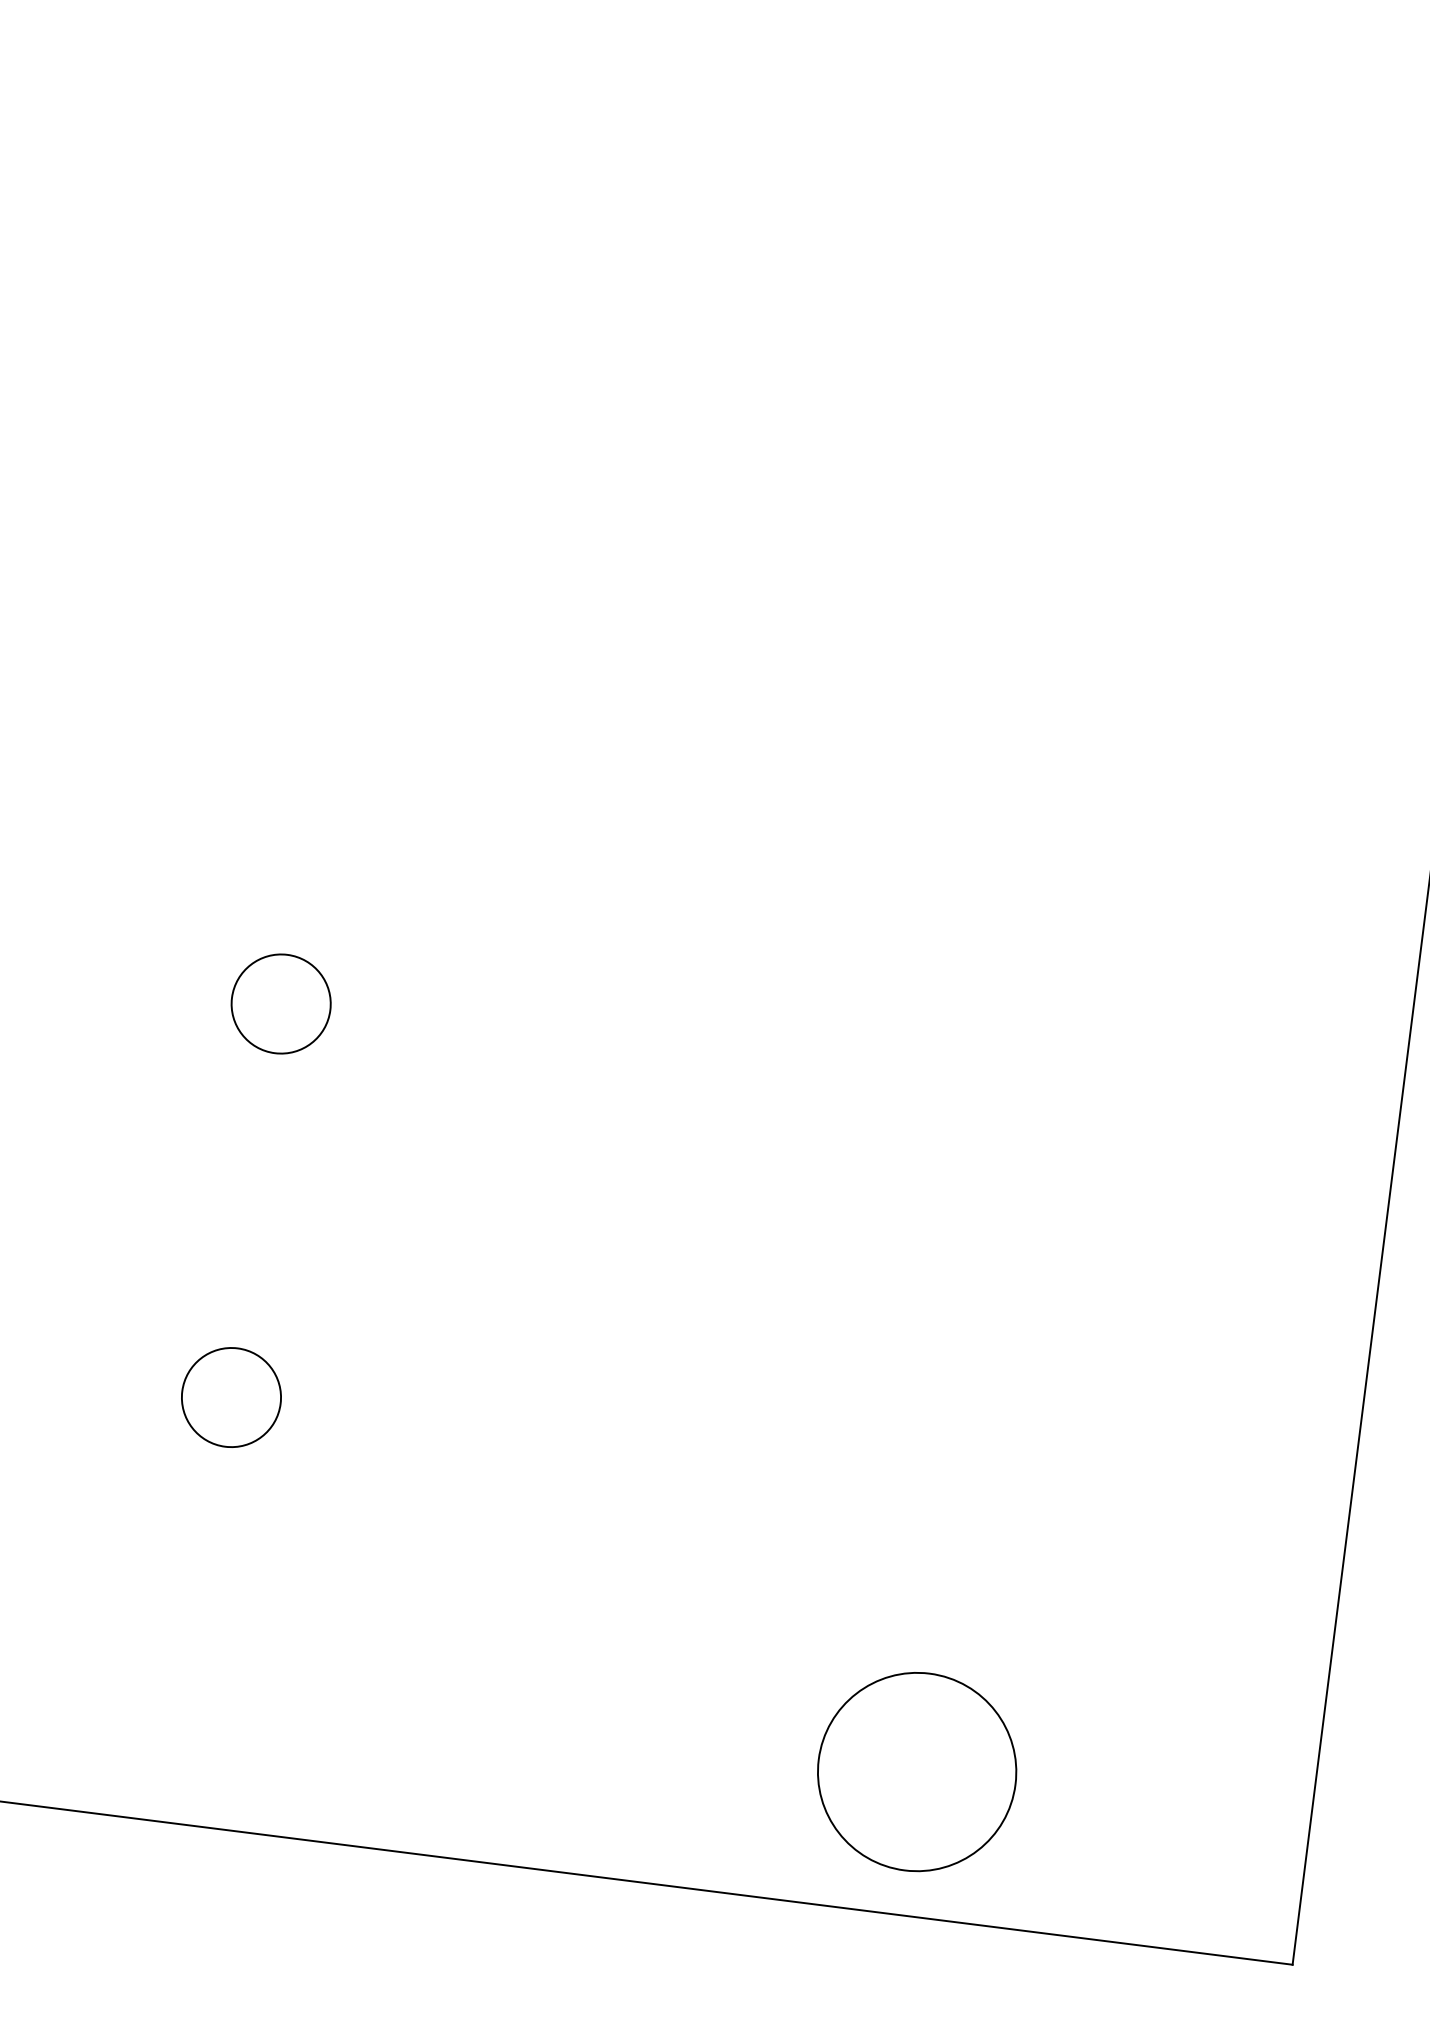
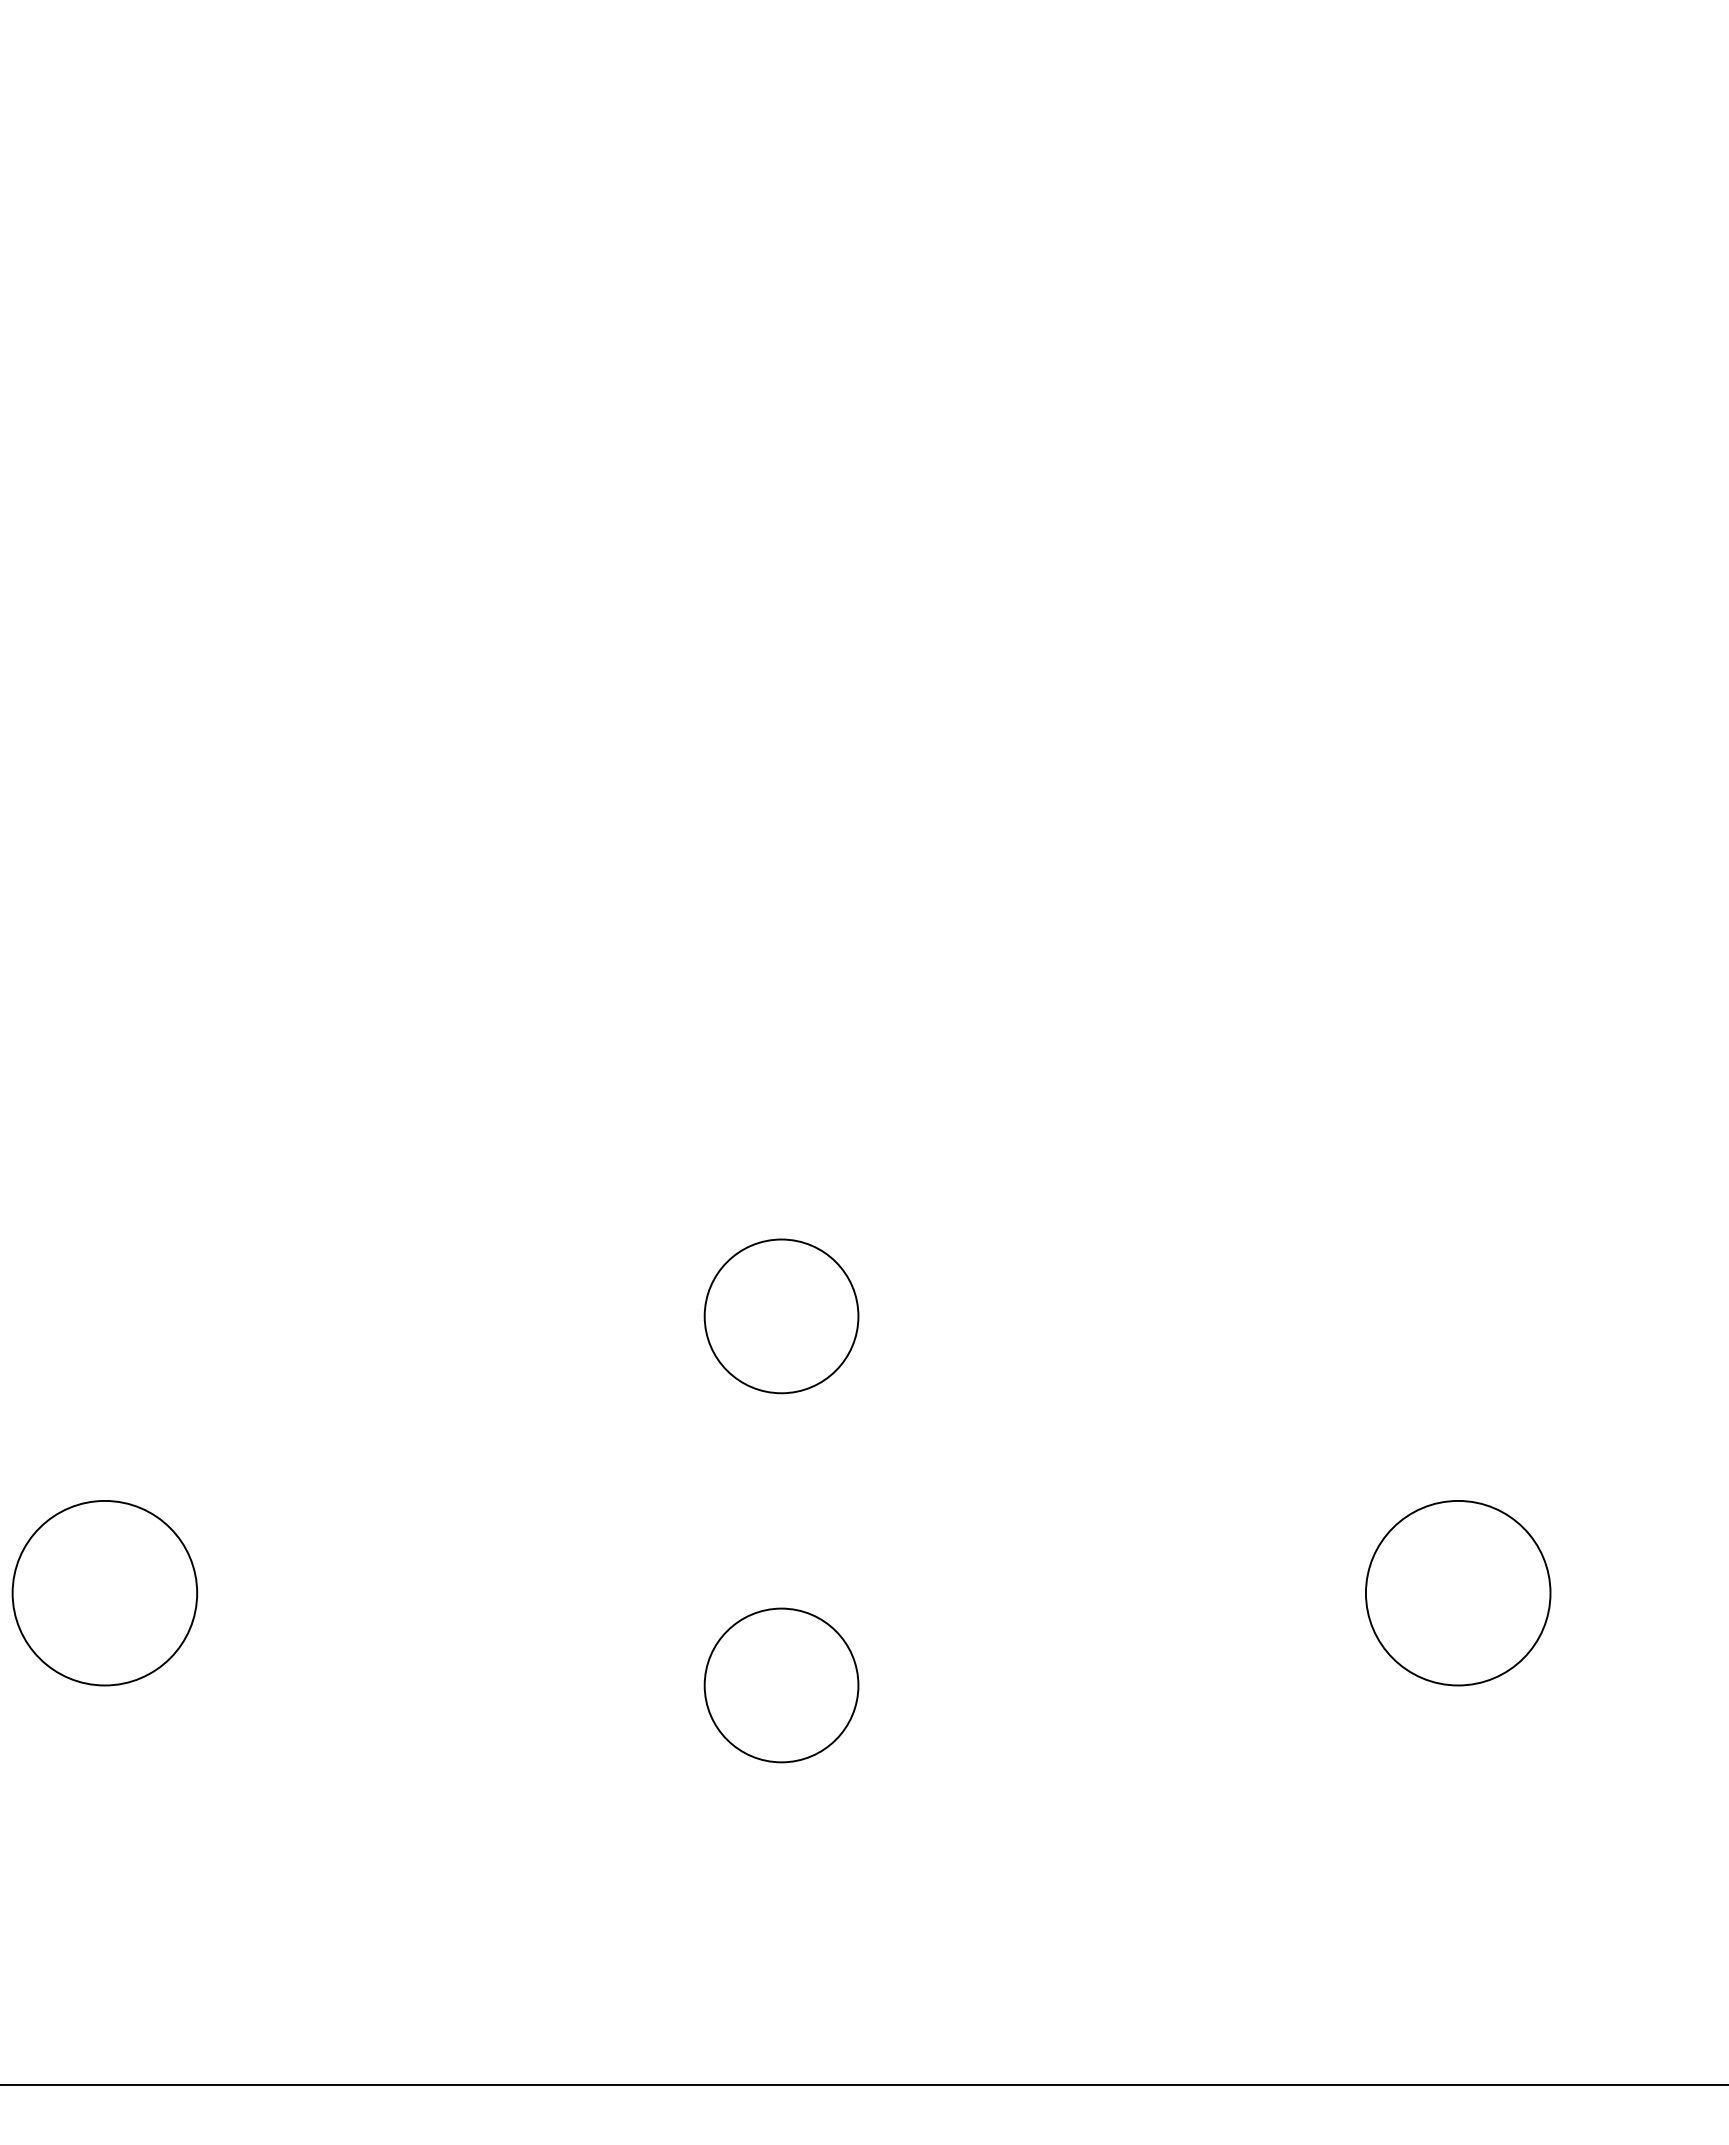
circle: (281, 1004) -> (781, 1316), size x1.67
circle: (231, 1397) -> (781, 1685), size x1.67
circle: (917, 1772) -> (1458, 1593), moved

